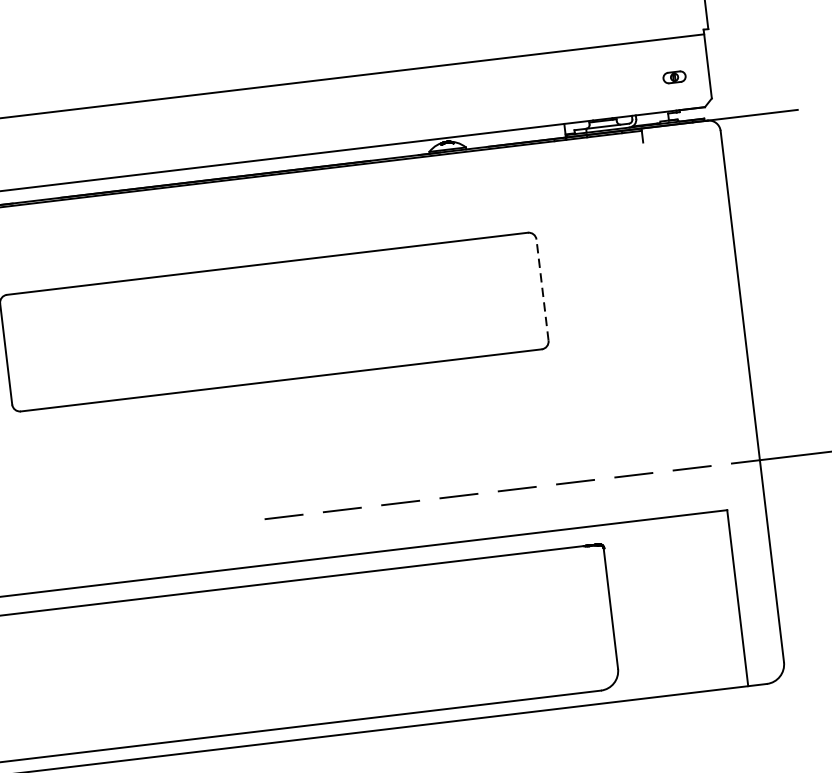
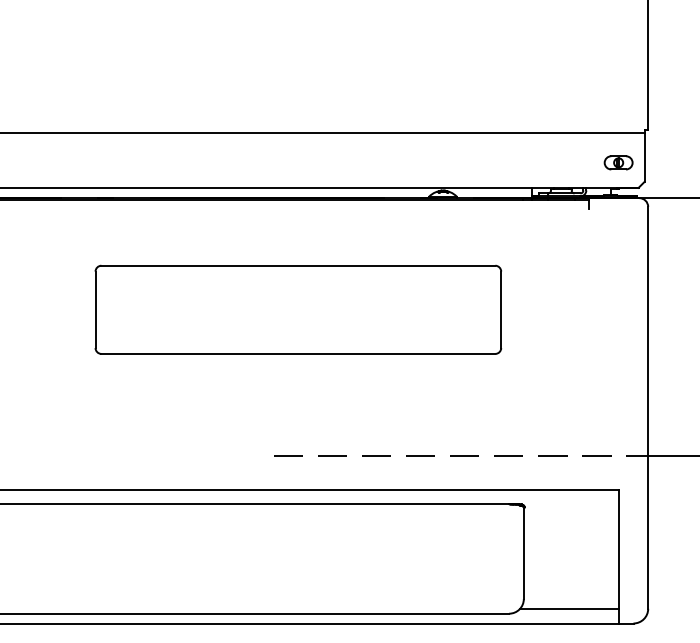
part: (674, 76) -> (618, 162), size x1.67
line: (542, 289) -> (501, 309), dashed -> solid
line: (679, 674) -> (569, 608), added

